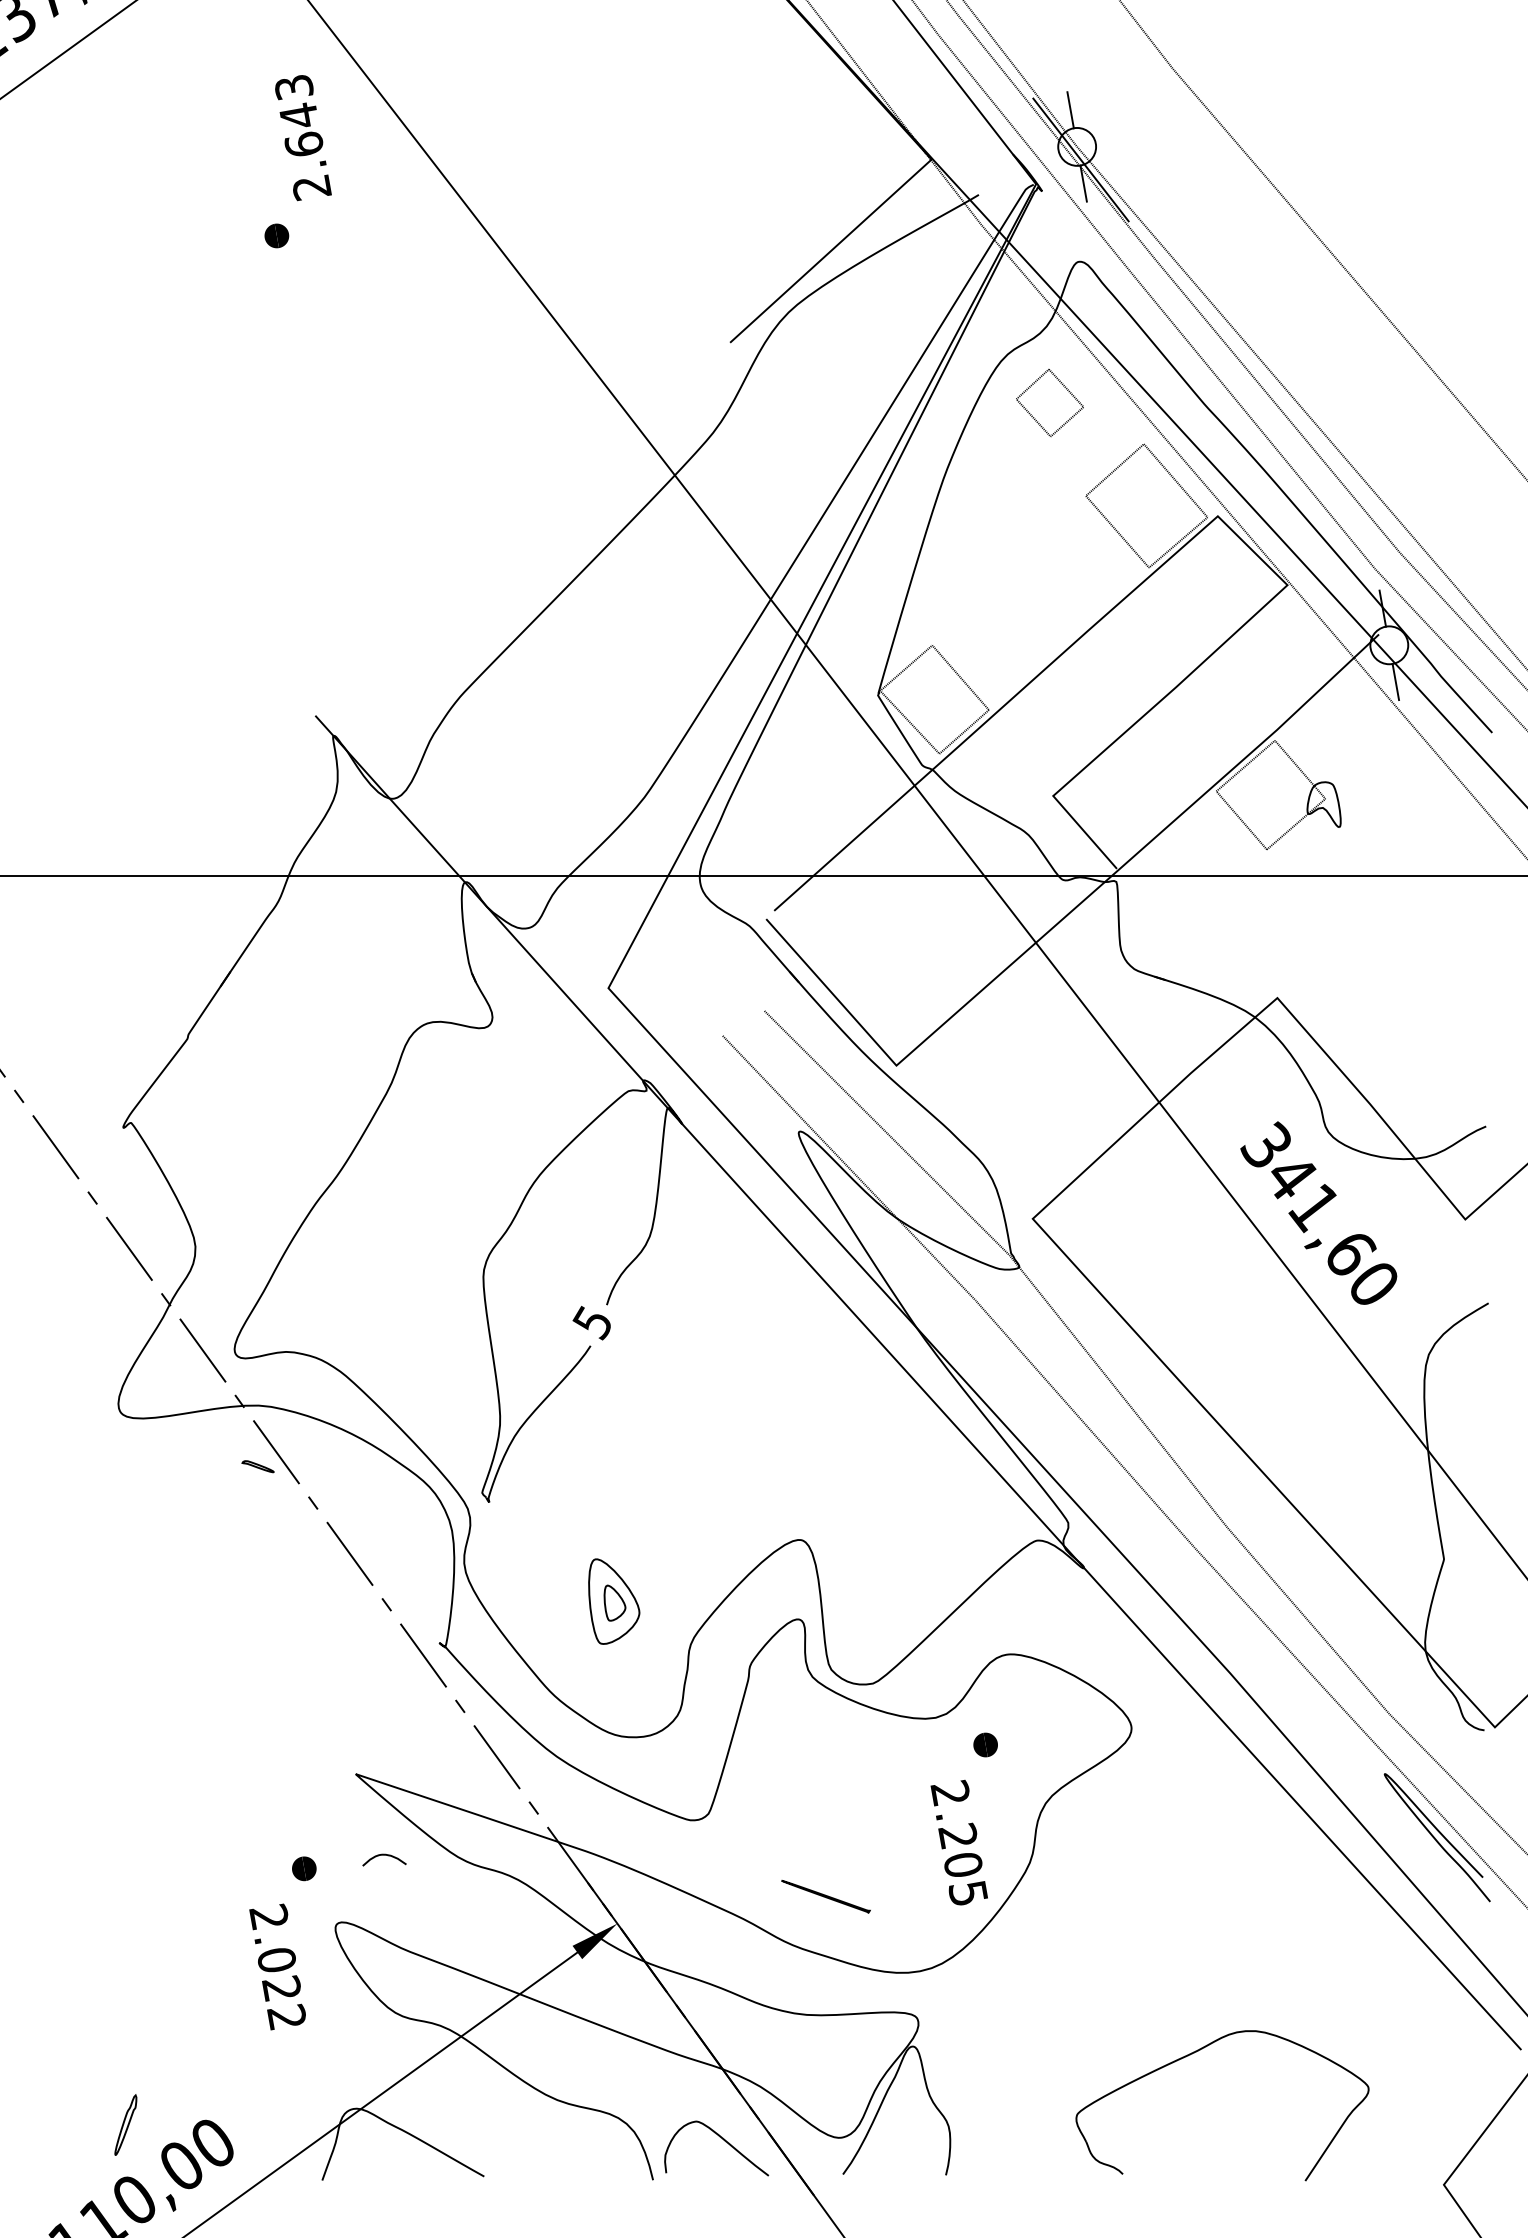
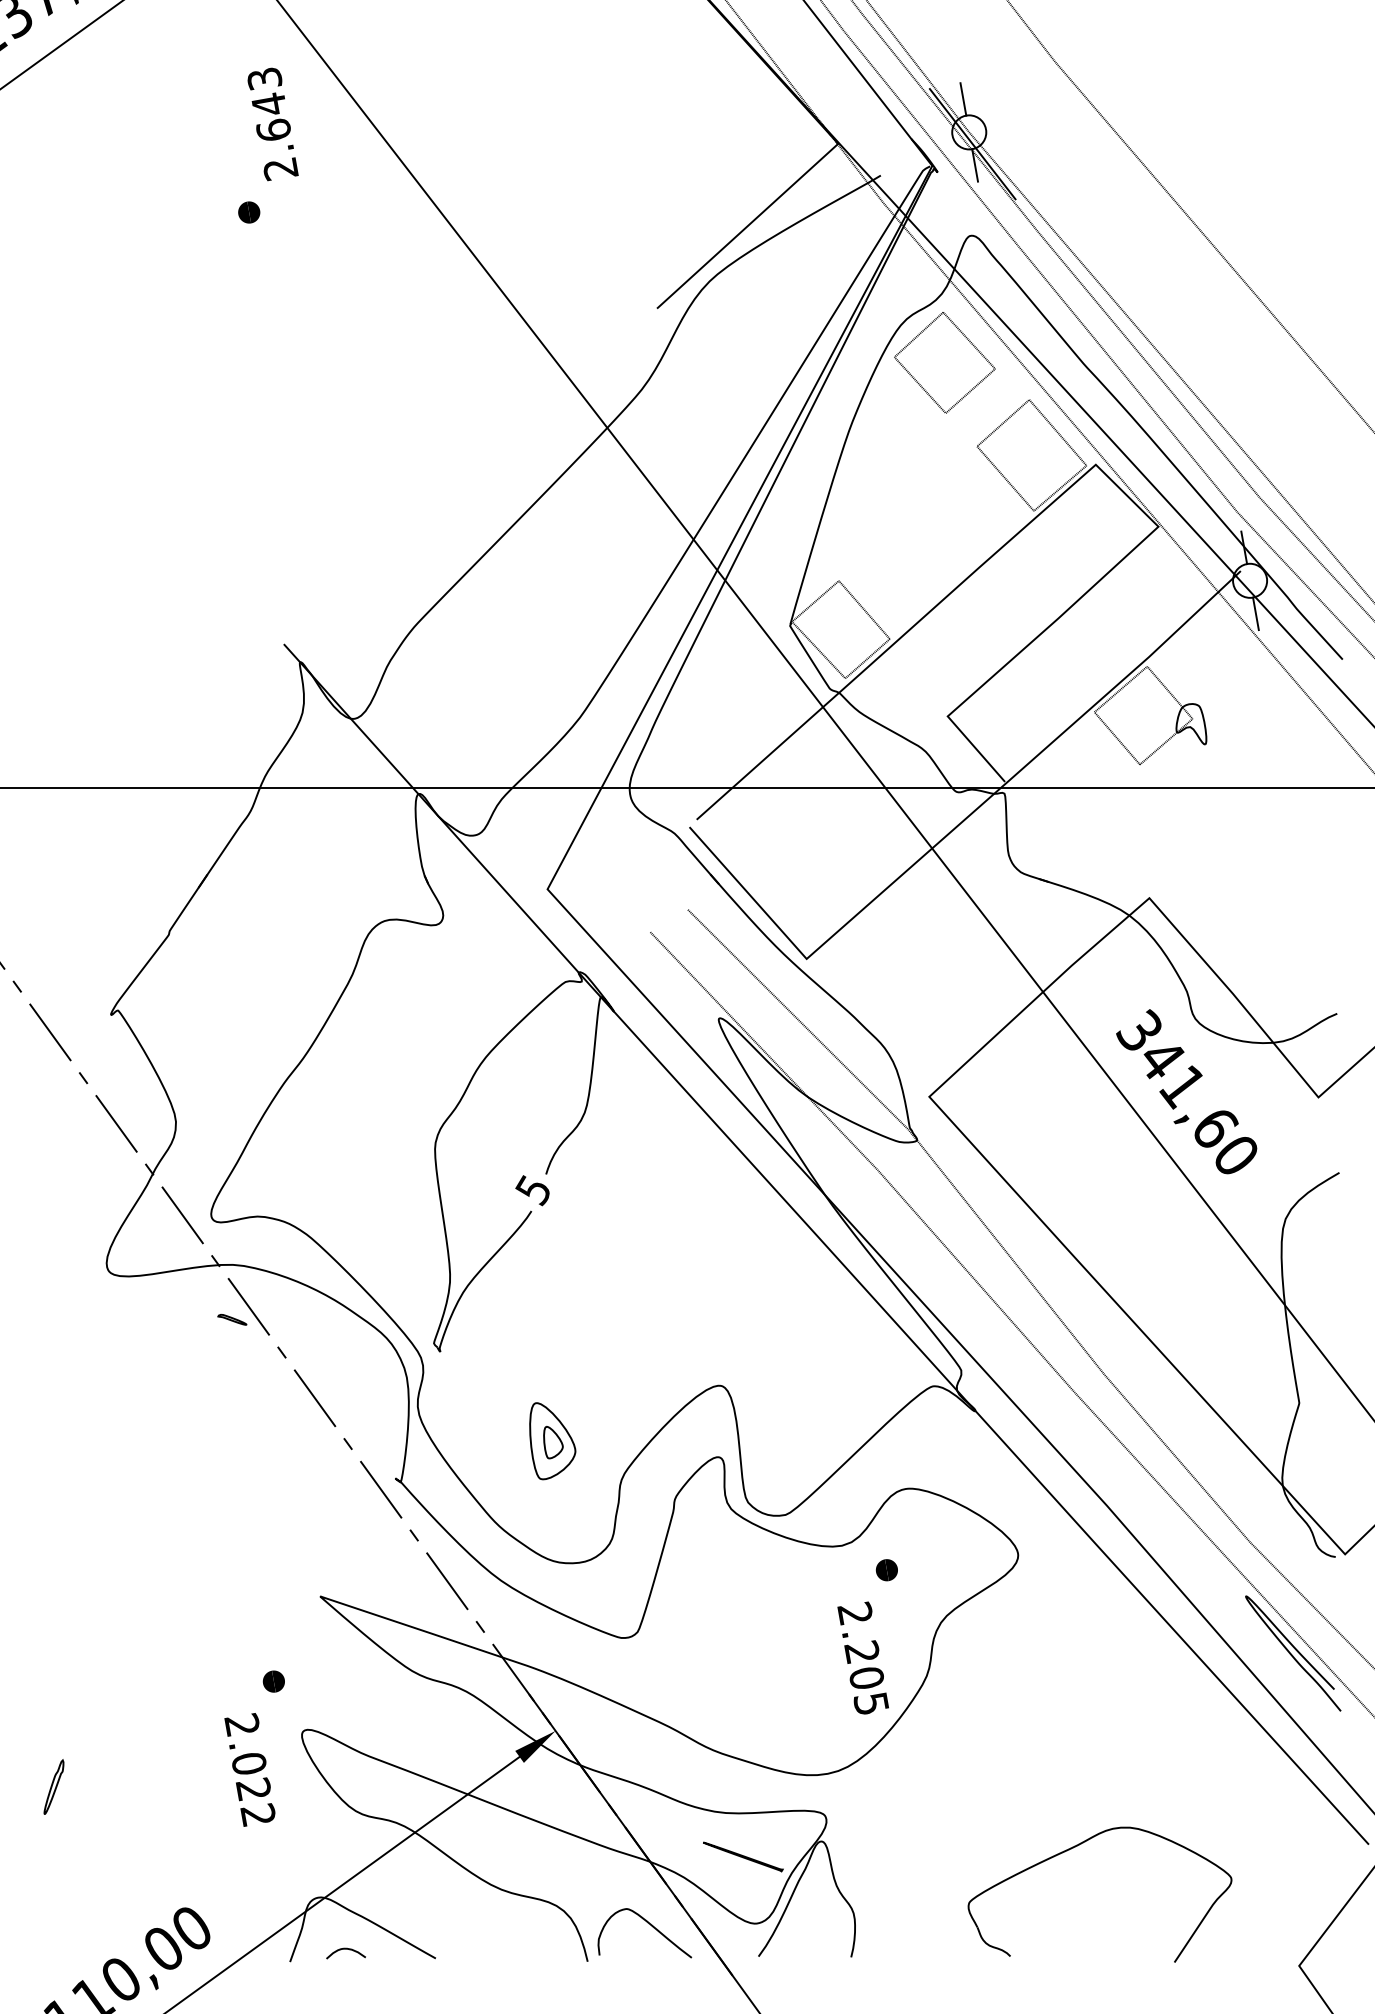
part: (1049, 402) -> (944, 362), size x1.67
curve: (384, 1855) -> (346, 1949), moved
part: (825, 1896) -> (742, 1856), moved
part: (125, 2124) -> (53, 1786), moved

